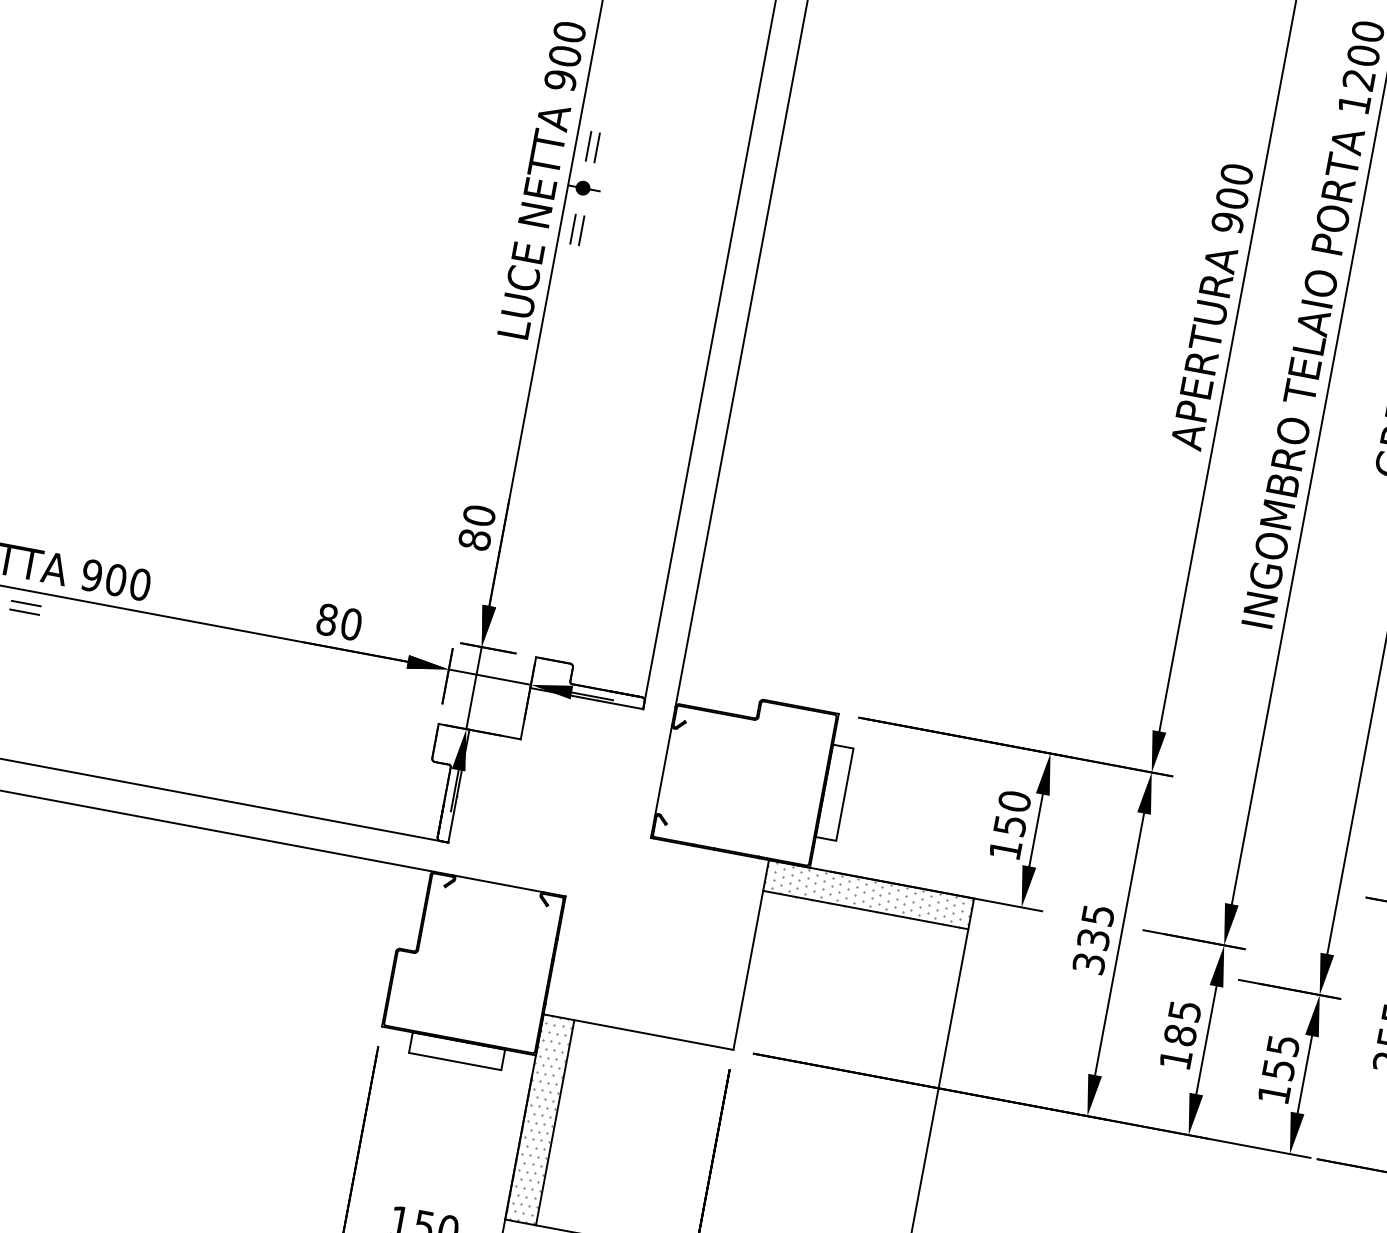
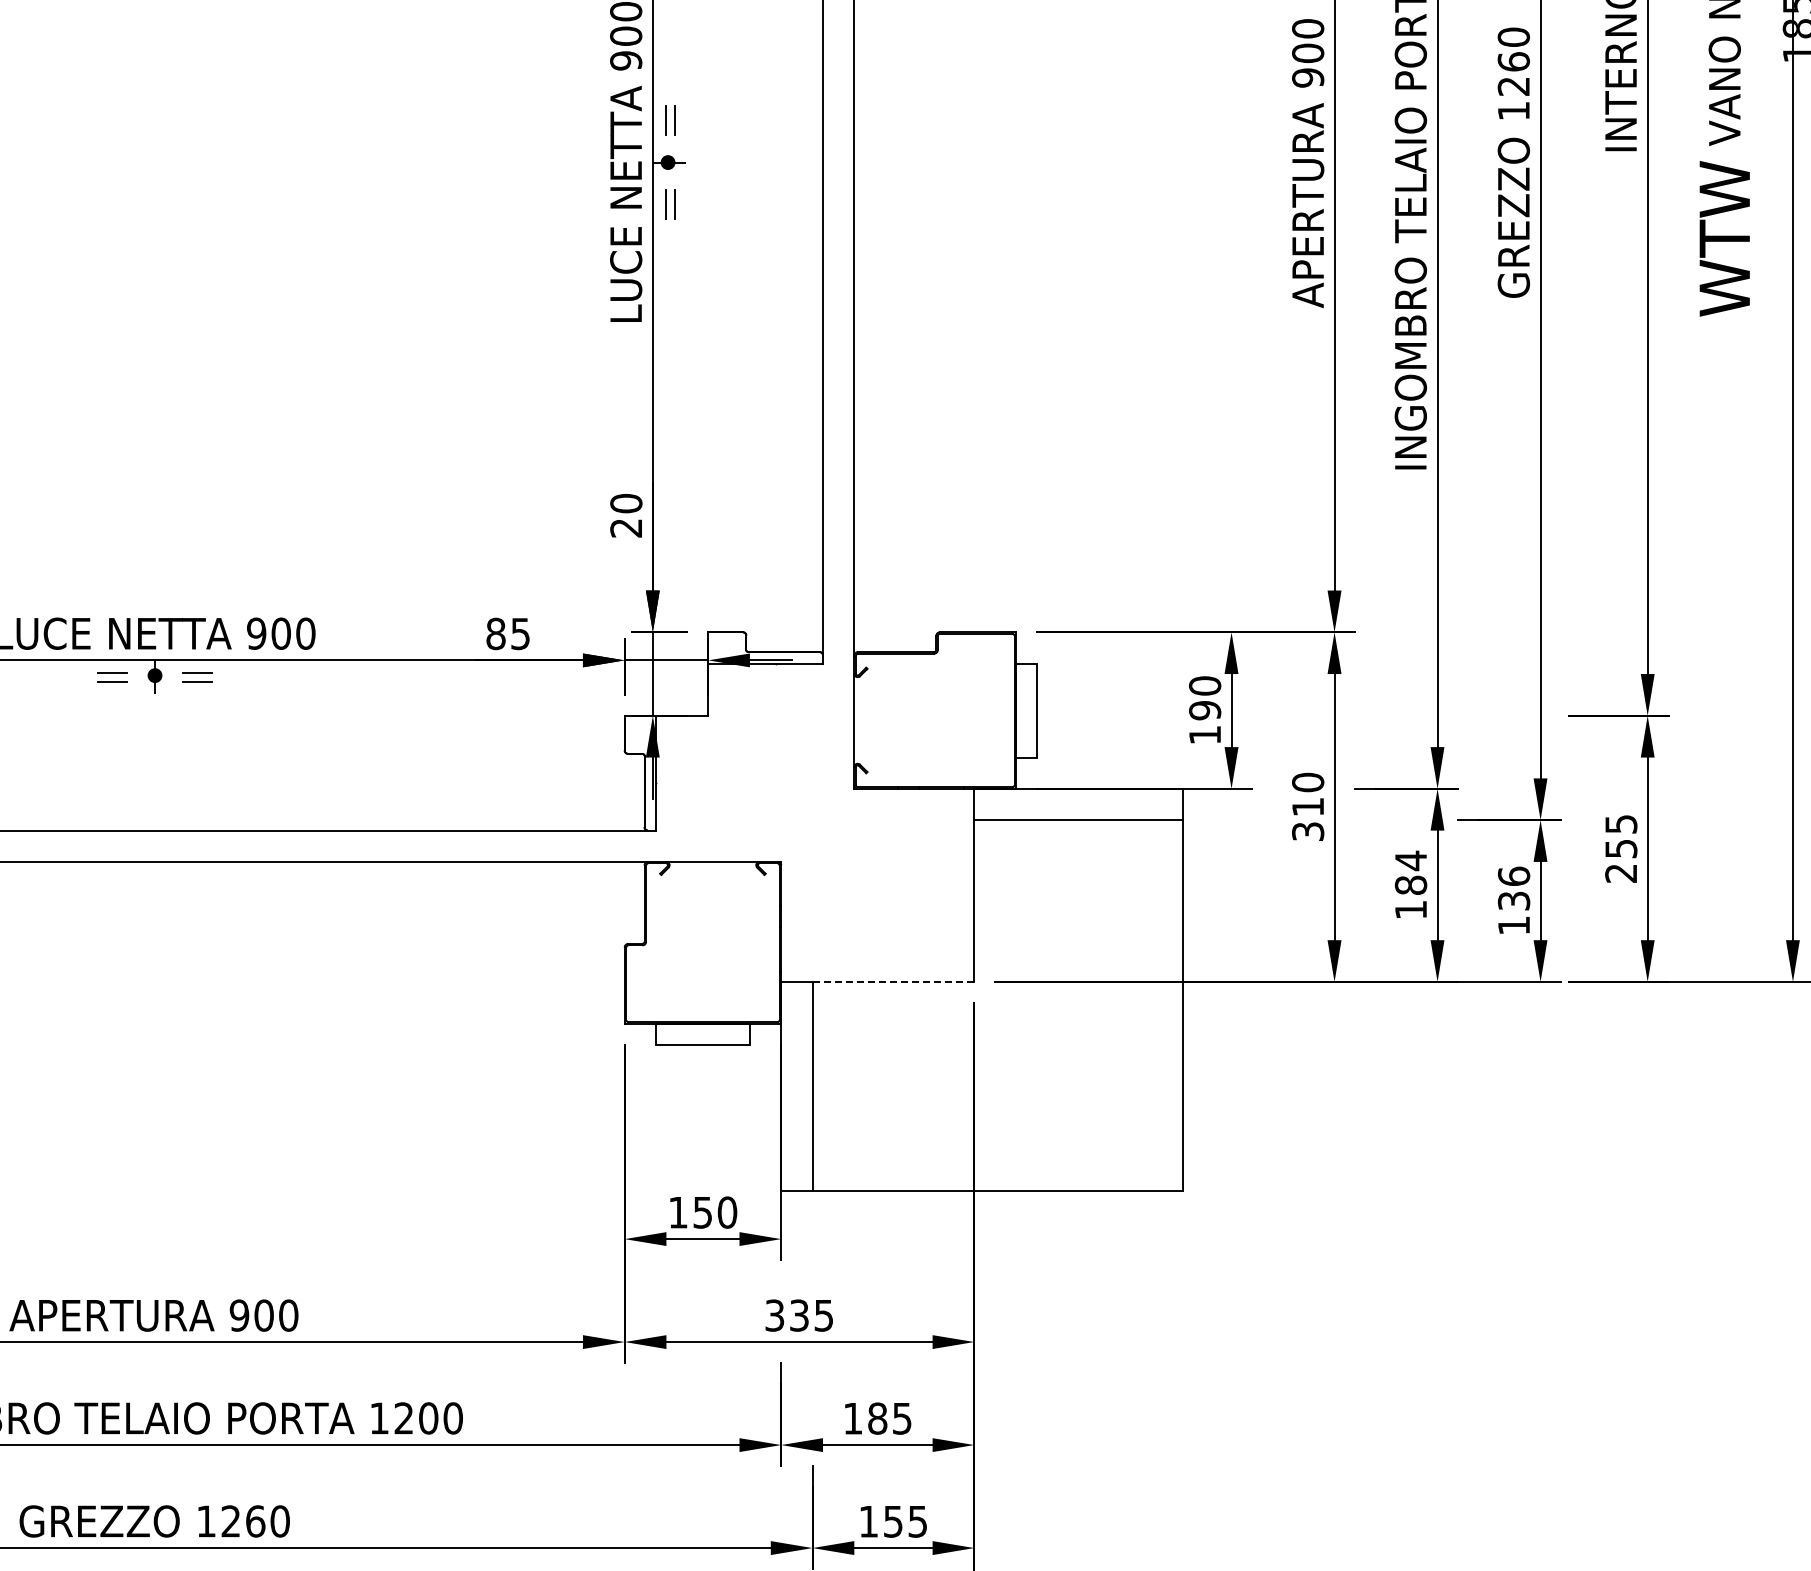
text: (475, 539) -> (626, 527), 80 -> 20
text: (351, 623) -> (520, 633), 80 -> 85
text: (1010, 825) -> (1205, 710), 150 -> 190
hatch: (867, 894) -> (1077, 804), removed
text: (1096, 927) -> (1308, 794), 335 -> 310
text: (1185, 1010) -> (1411, 860), 185 -> 184
line: (653, 1034) -> (893, 981), solid -> dashed
text: (1280, 1056) -> (1513, 887), 155 -> 136
hatch: (538, 1118) -> (795, 1085), removed

